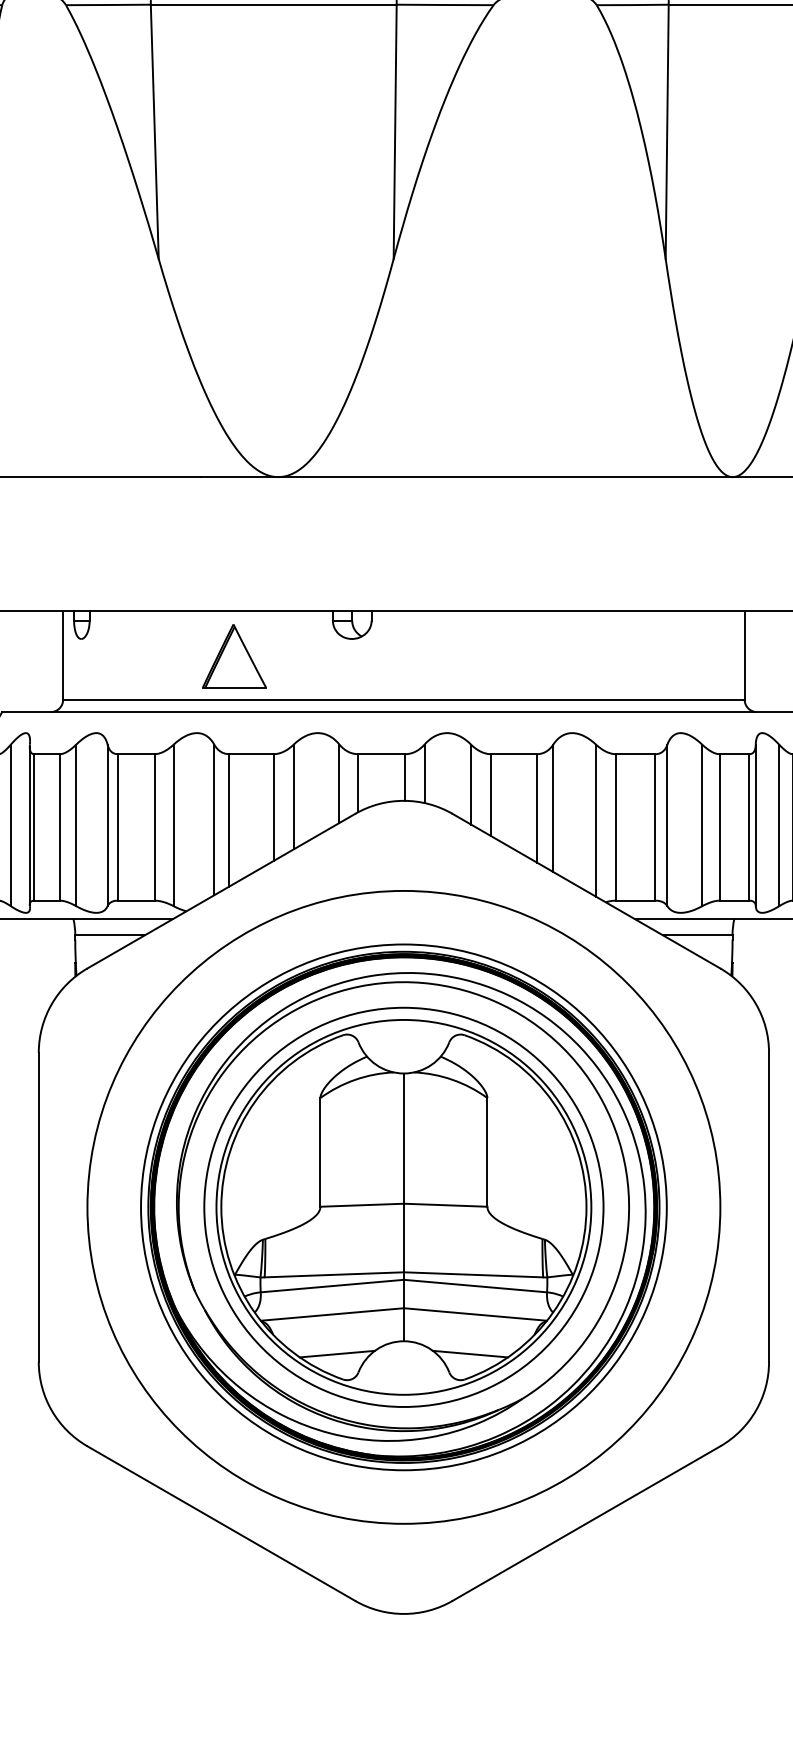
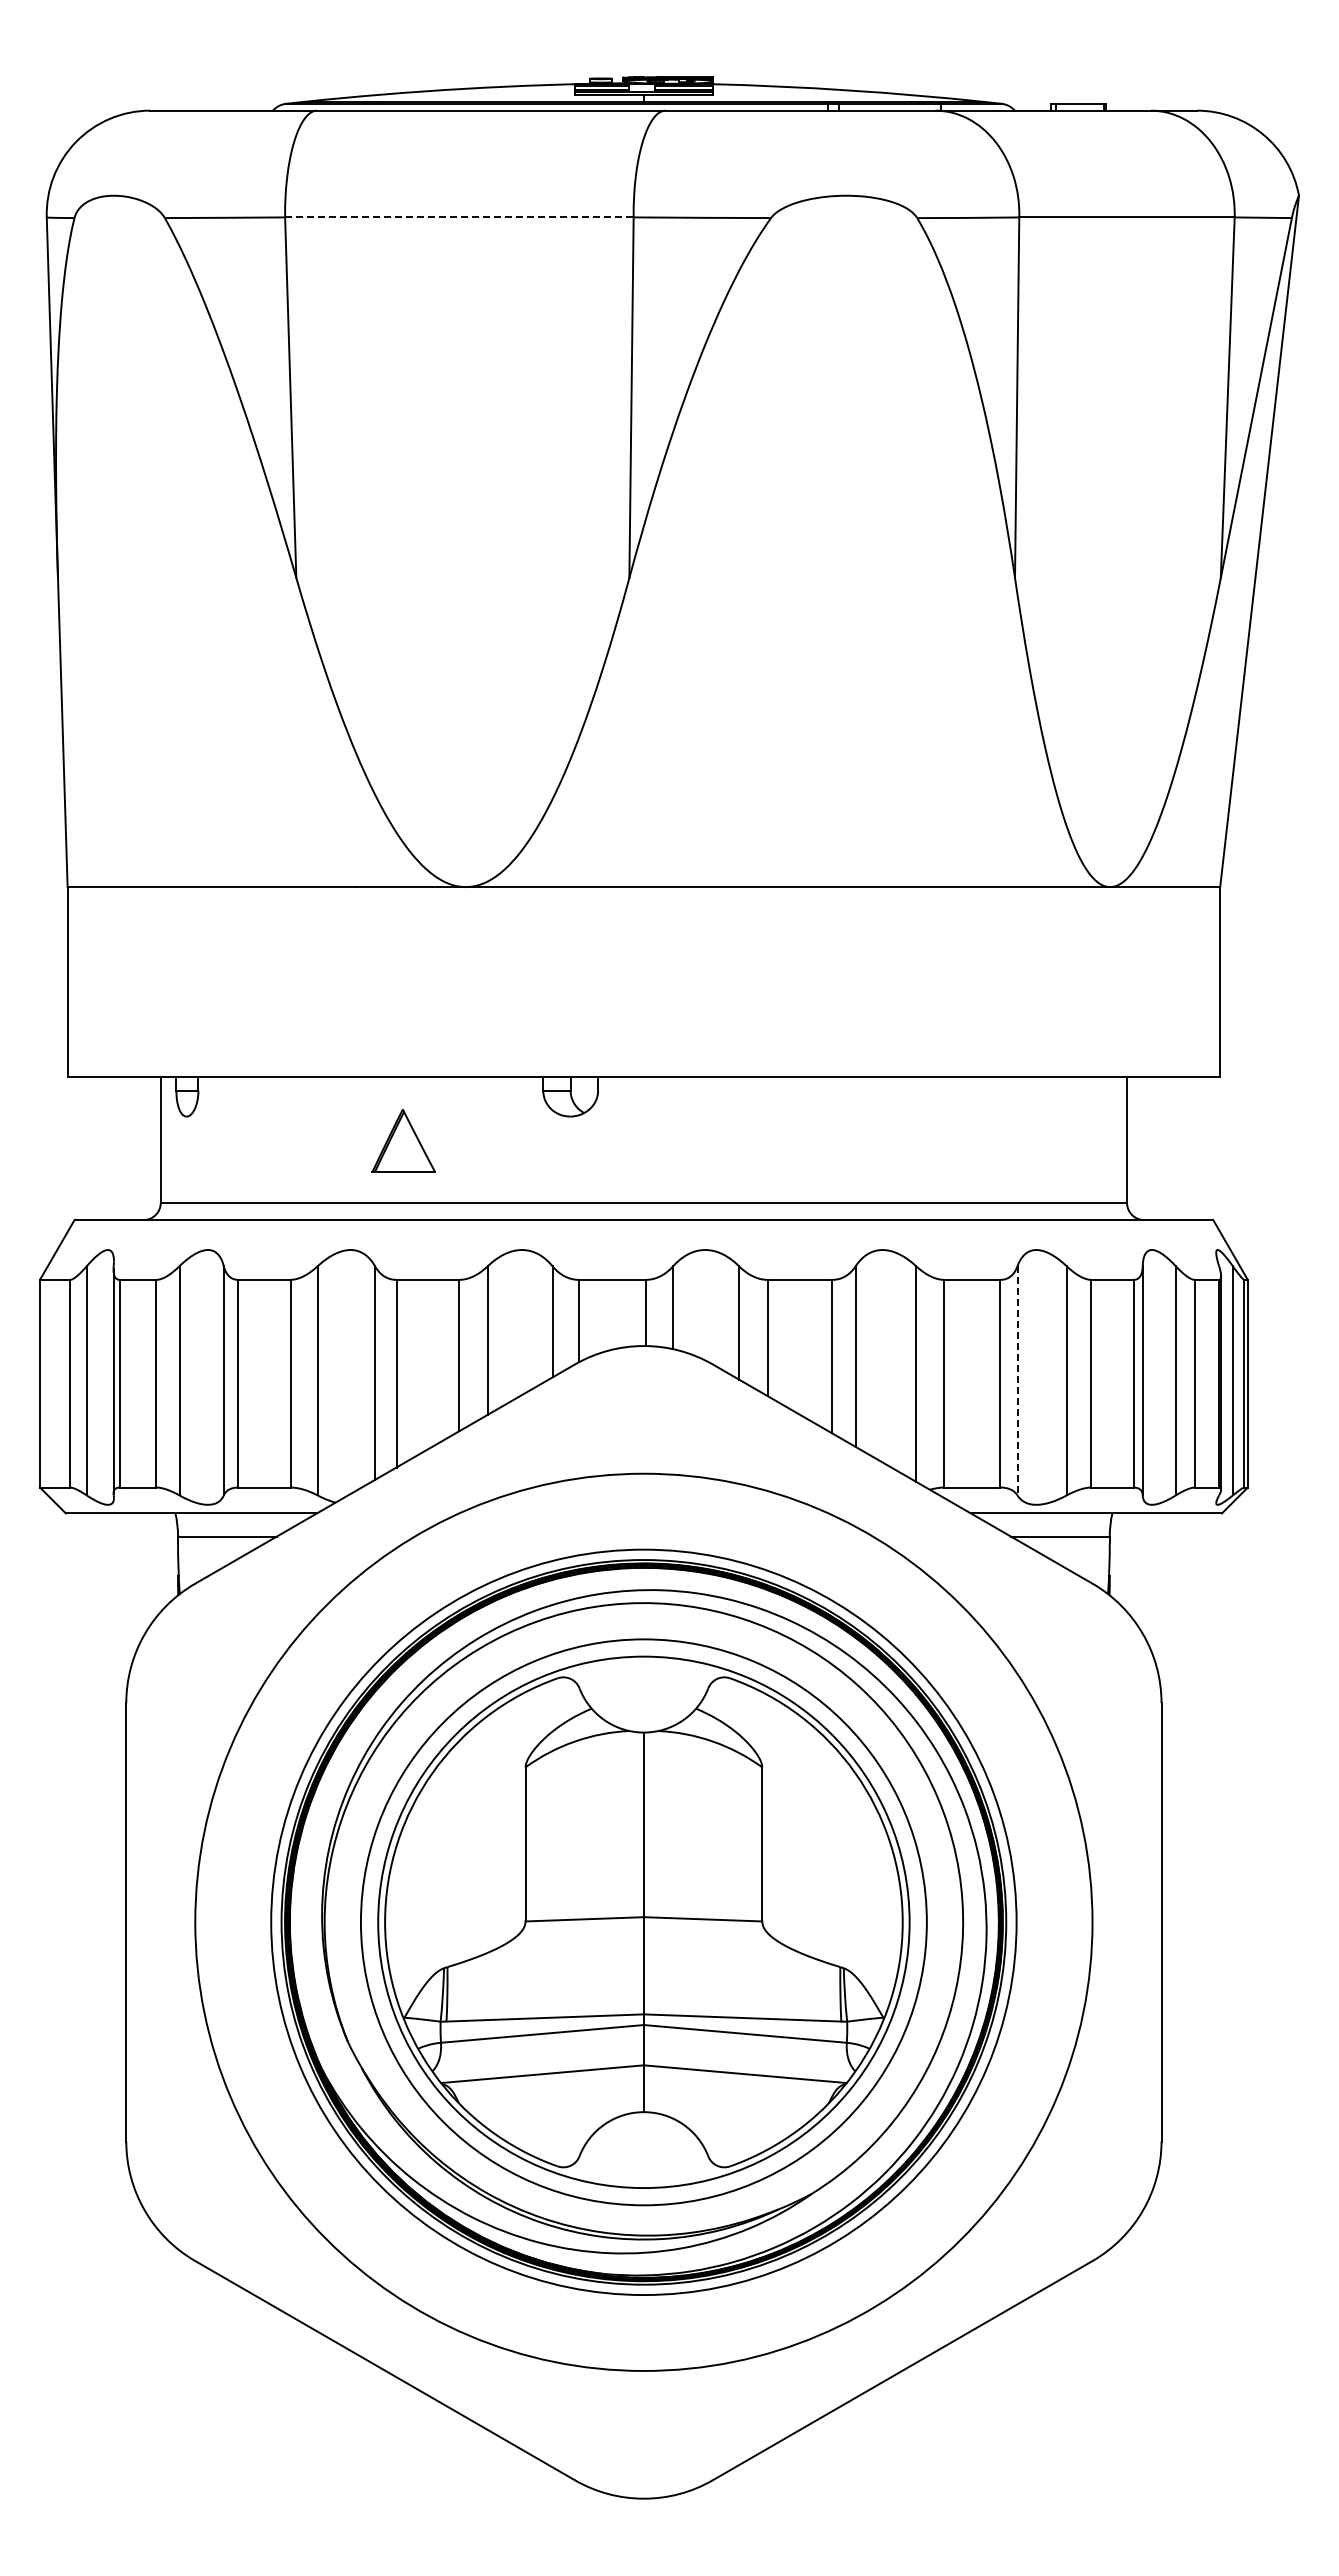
line: (273, 4) -> (459, 217), solid -> dashed
part: (234, 655) -> (403, 1140), size x0.7
line: (667, 825) -> (1017, 1380), solid -> dashed
line: (337, 1354) -> (549, 2130), removed
line: (469, 1354) -> (737, 2130), removed

